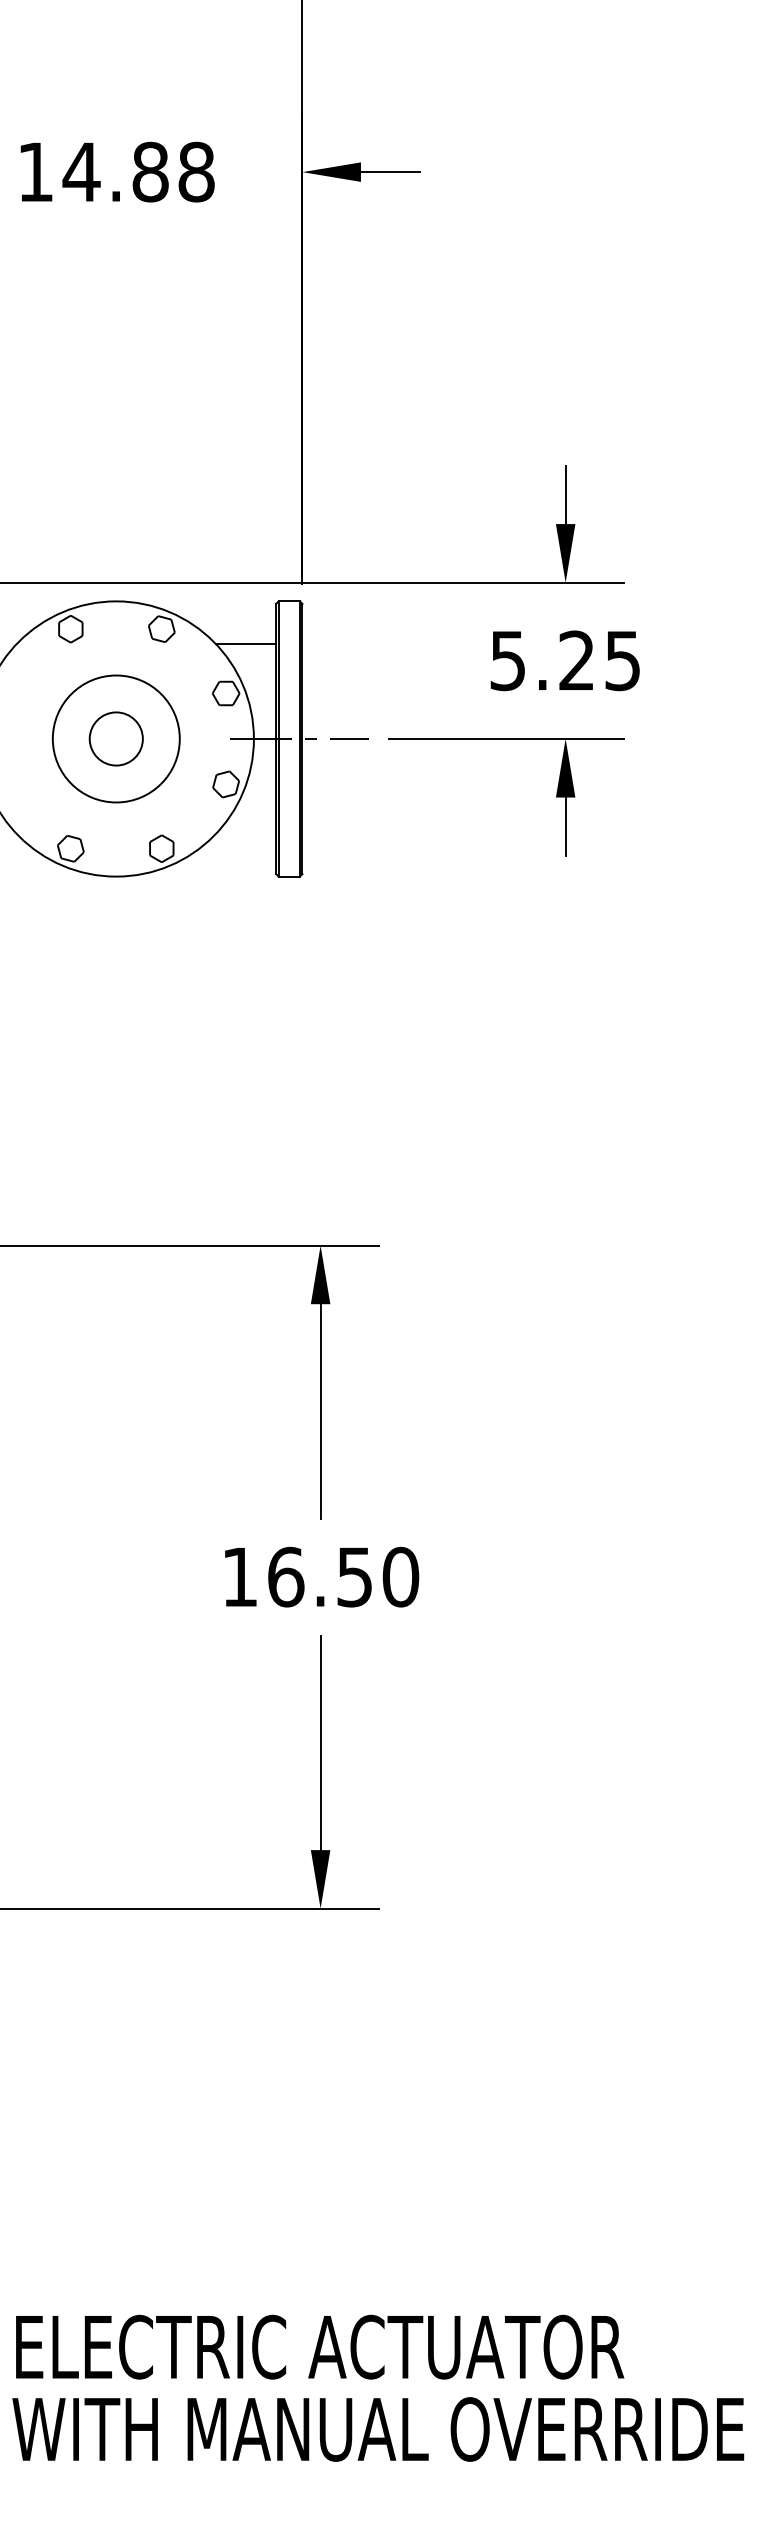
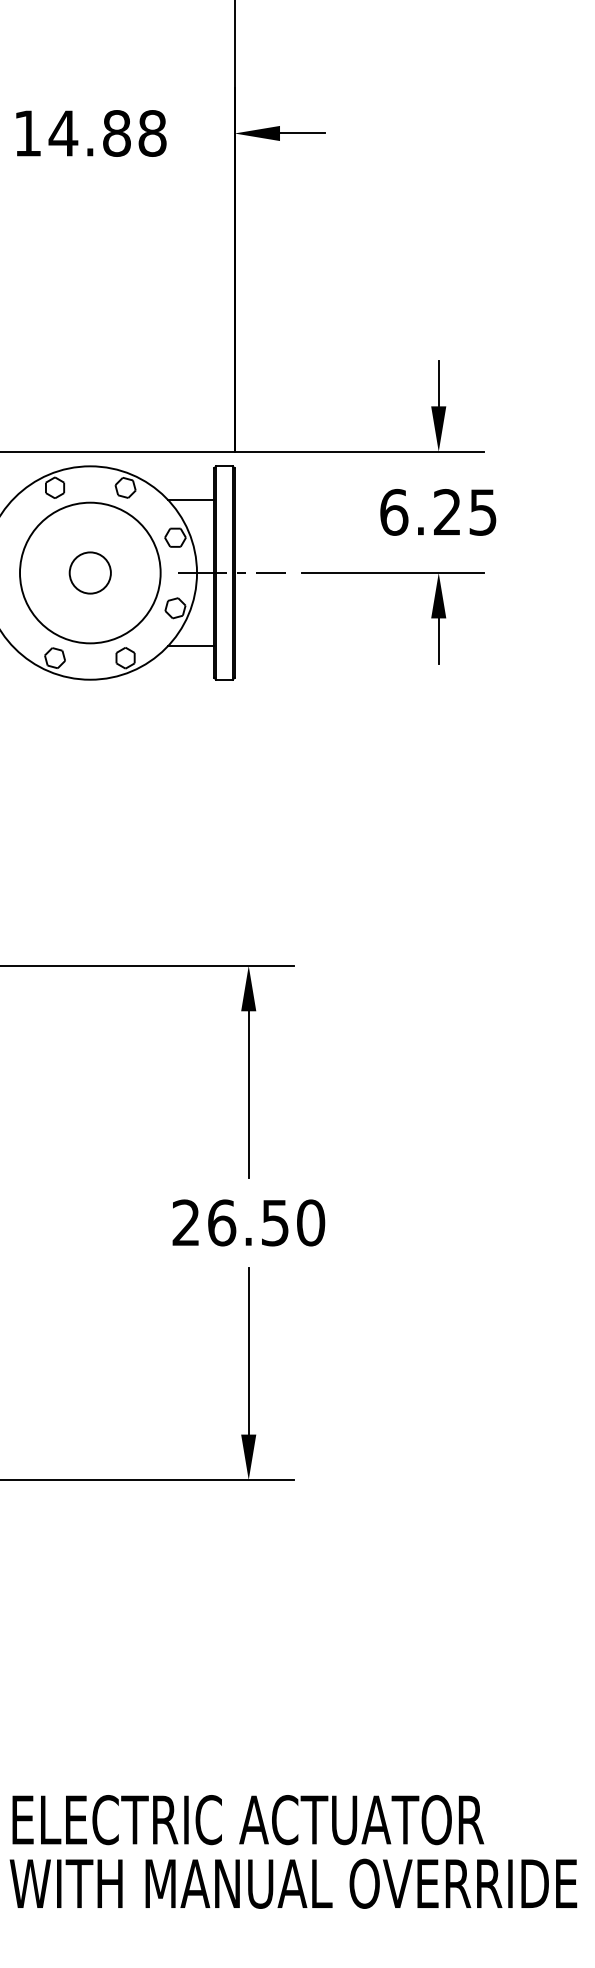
text: (508, 660) -> (394, 512), 5.25 -> 6.25
circle: (116, 738) -> (90, 572), size x1.43
line: (246, 833) -> (191, 646), added
text: (239, 1576) -> (185, 1222), 16.50 -> 26.50

